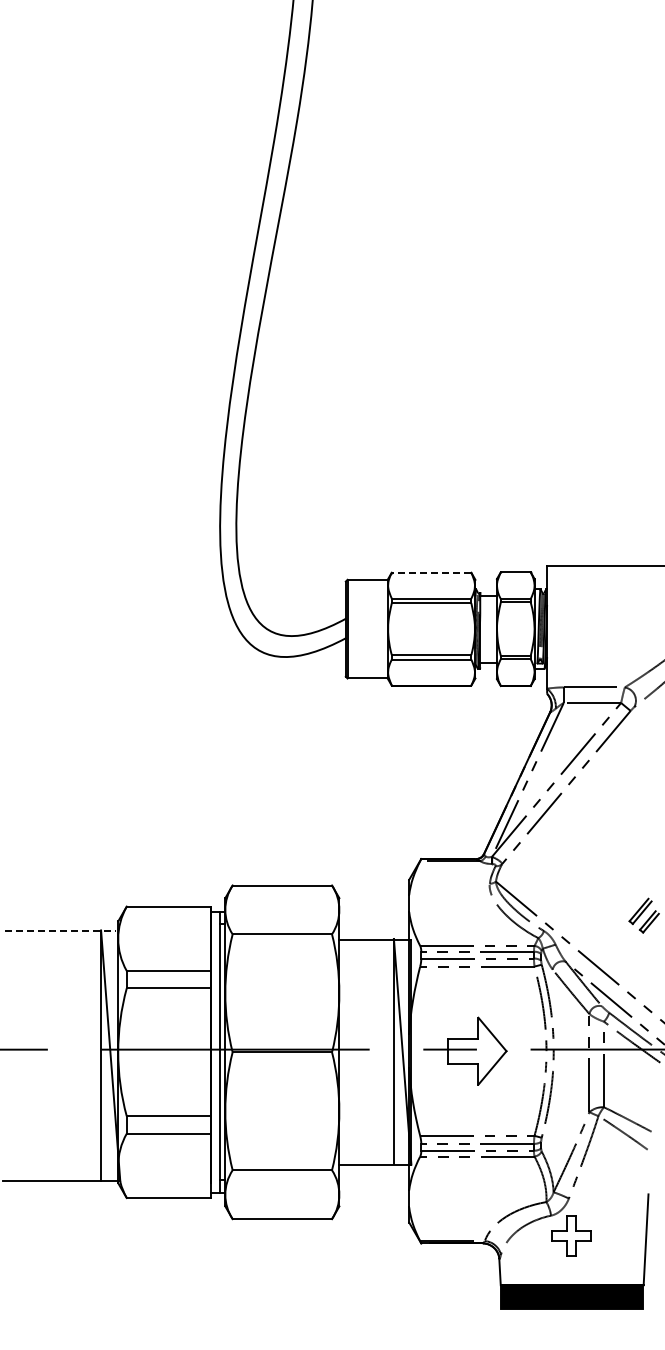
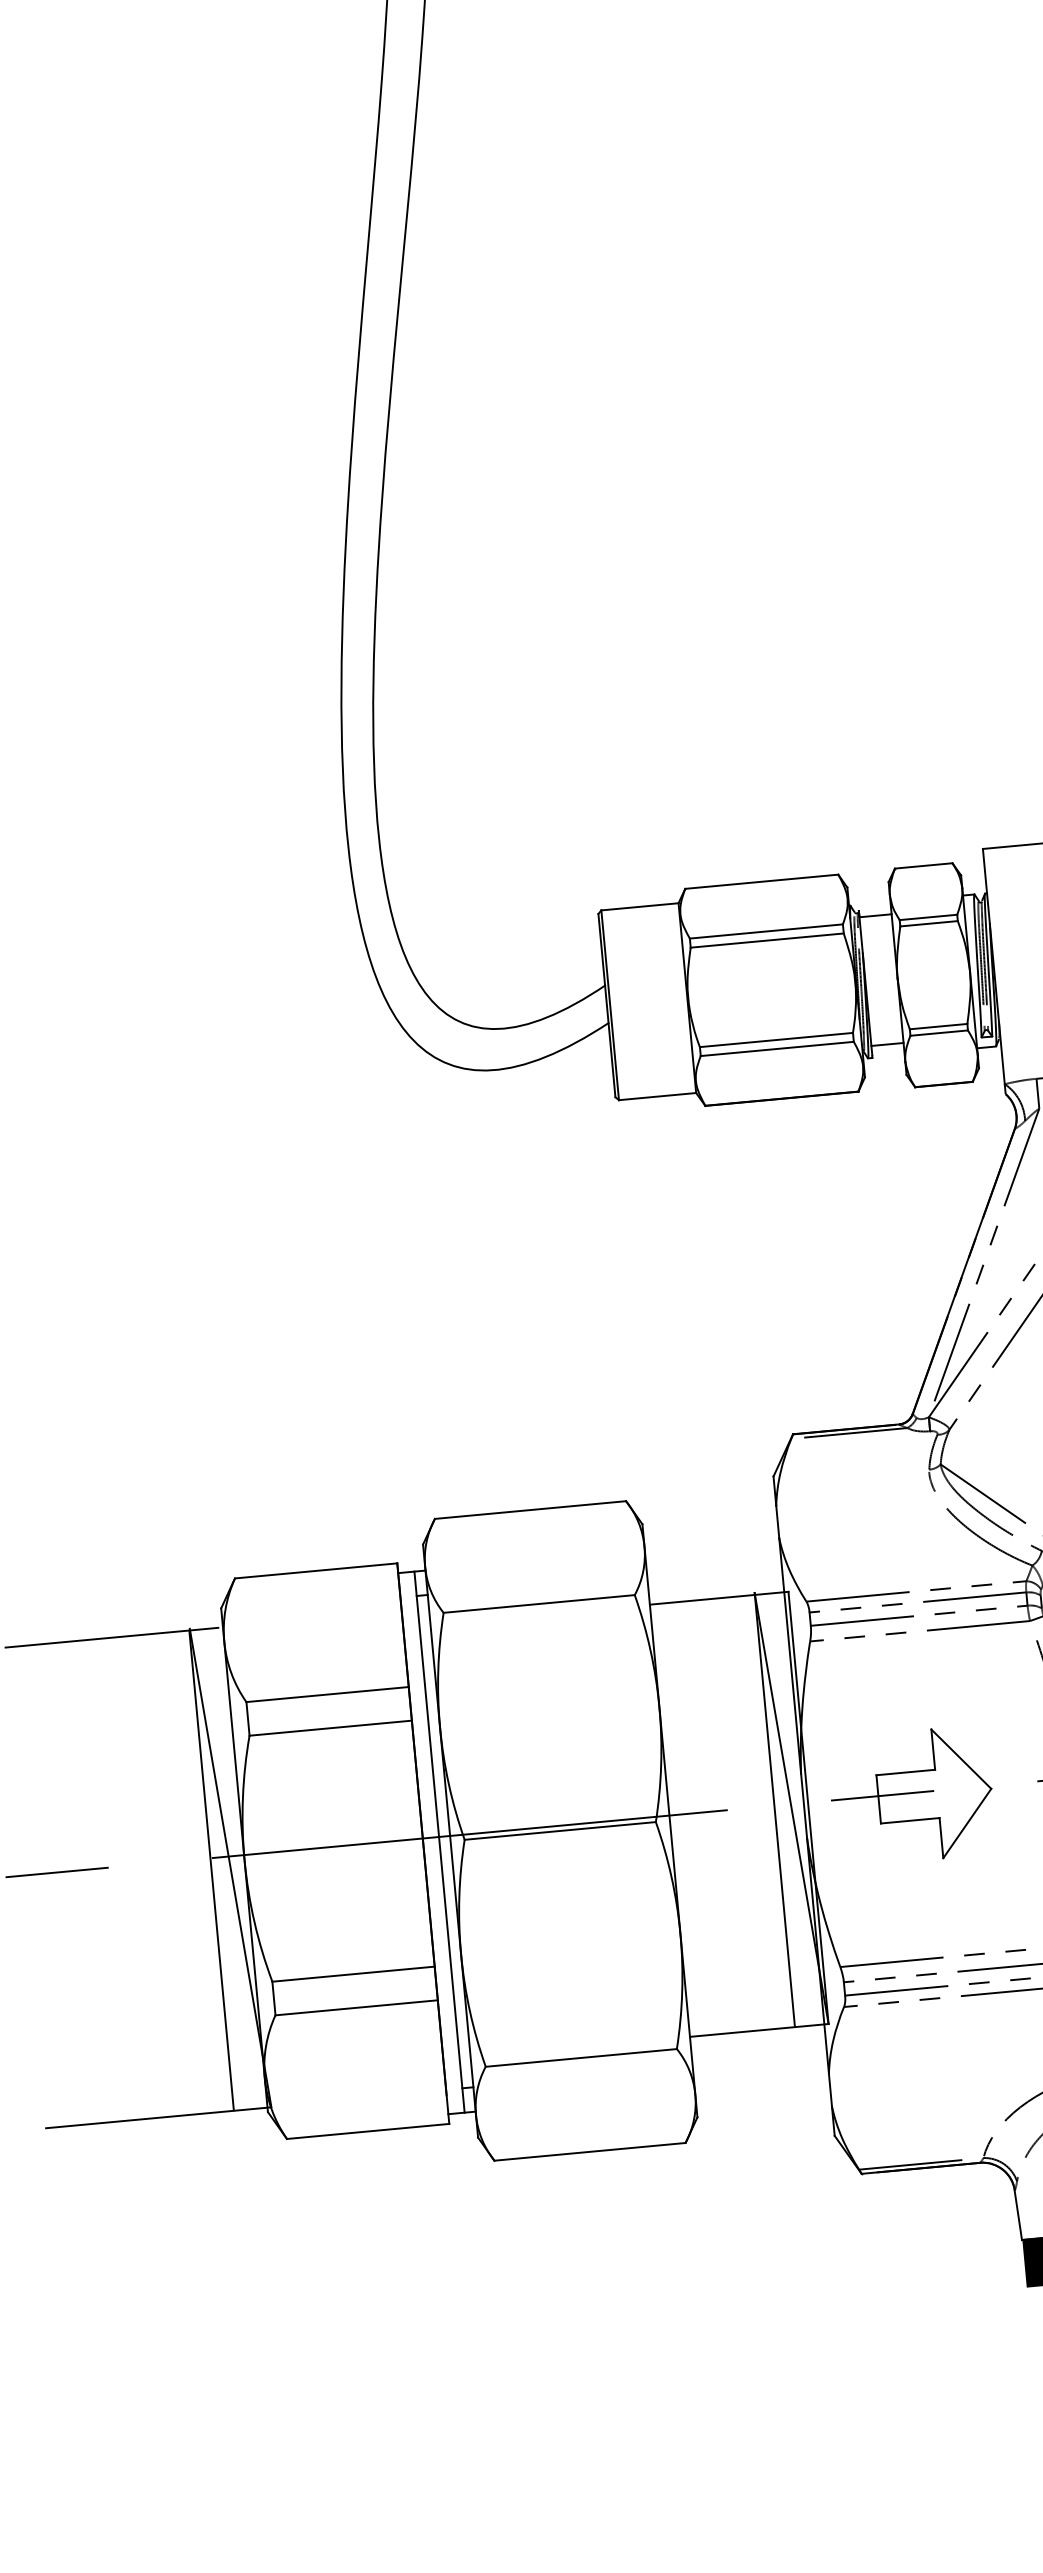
line: (431, 572) -> (761, 881), dashed -> solid
line: (61, 931) -> (113, 1637), dashed -> solid

